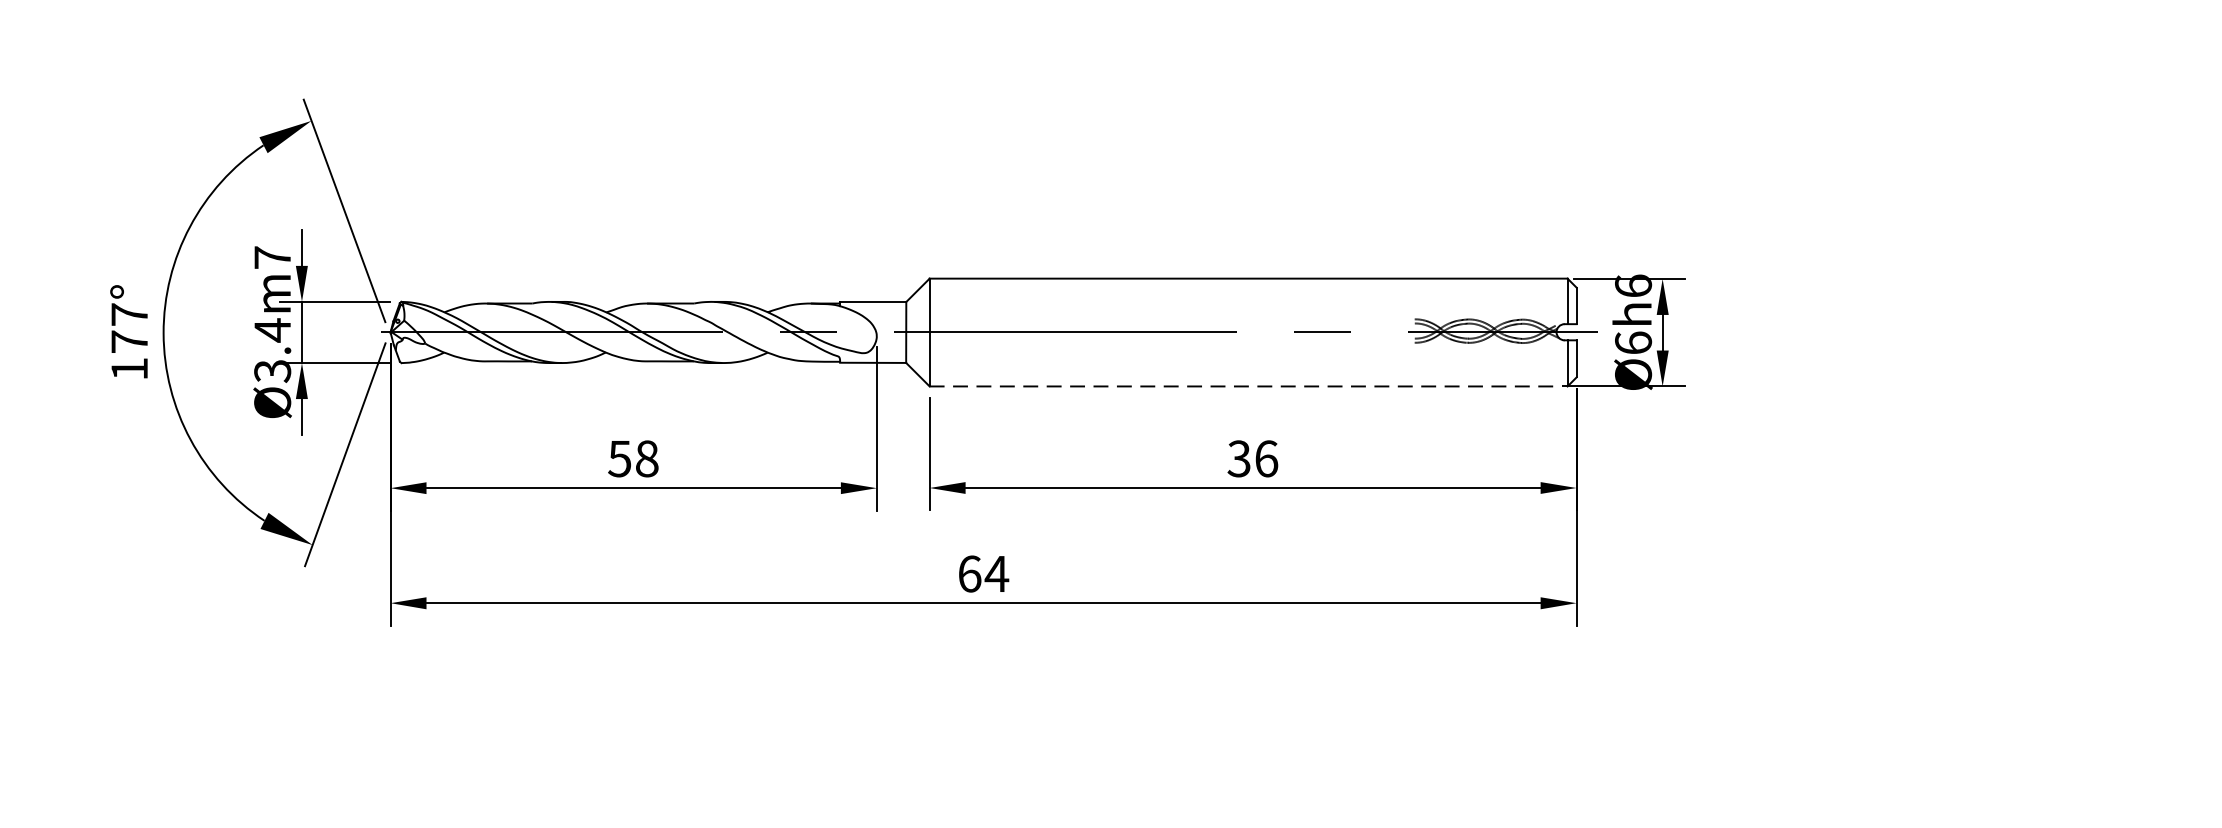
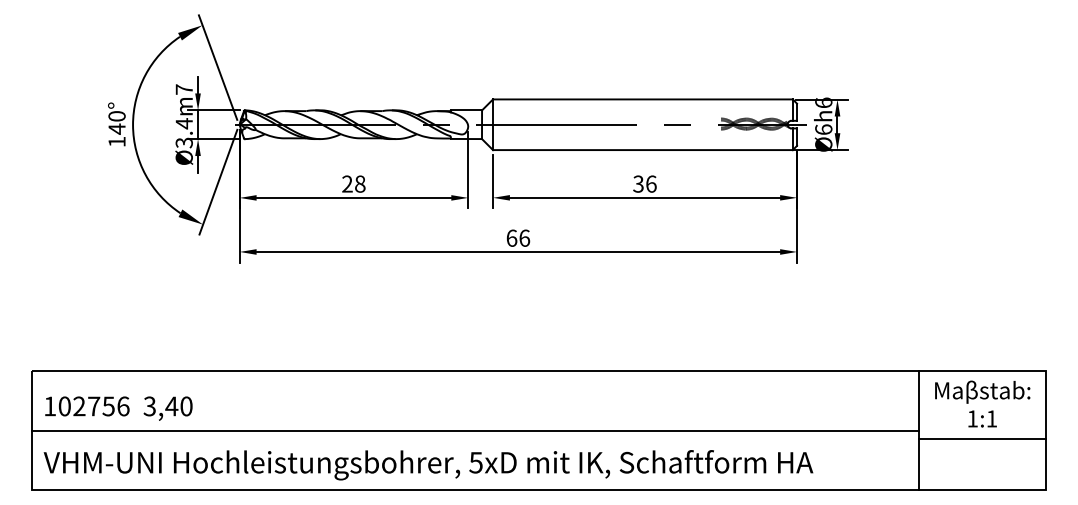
text: (128, 327) -> (116, 122), 177° -> 140°
line: (1247, 387) -> (642, 150), dashed -> solid
text: (619, 457) -> (347, 183), 58 -> 28
text: (996, 572) -> (524, 237), 64 -> 66

